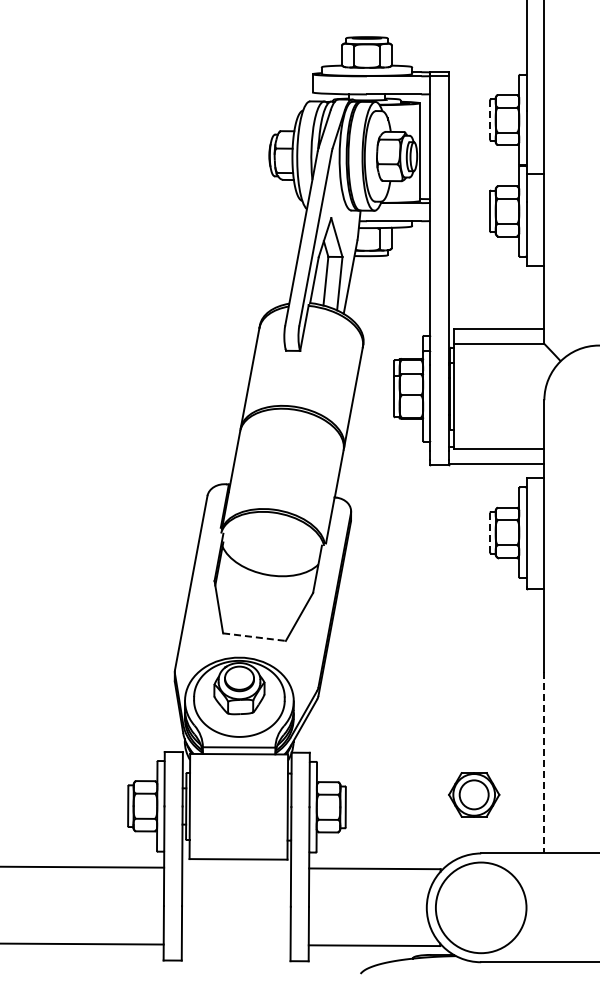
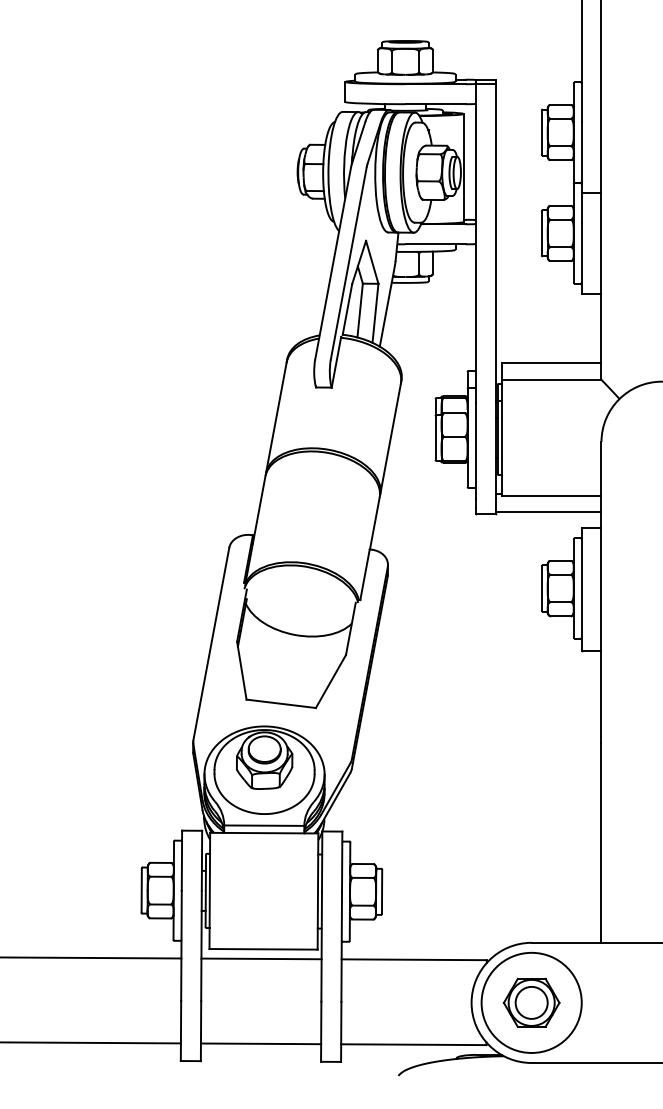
line: (490, 120) -> (541, 133), dashed -> solid
line: (490, 532) -> (541, 588), dashed -> solid
line: (254, 637) -> (281, 704), dashed -> solid
line: (544, 762) -> (601, 842), dashed -> solid
part: (474, 794) -> (532, 1002), moved
line: (236, 867) -> (261, 958), added
line: (235, 944) -> (260, 1043), added

